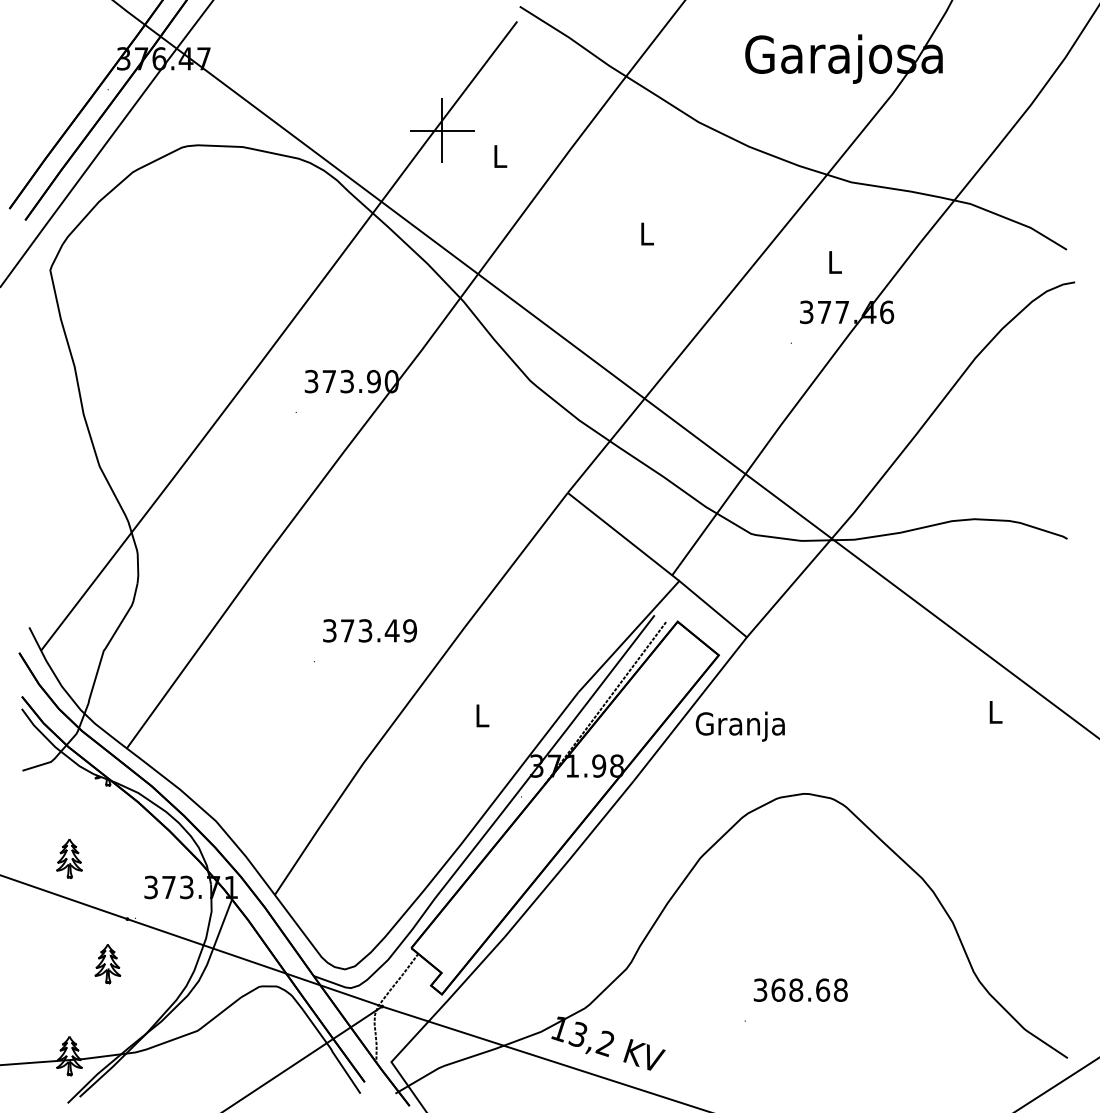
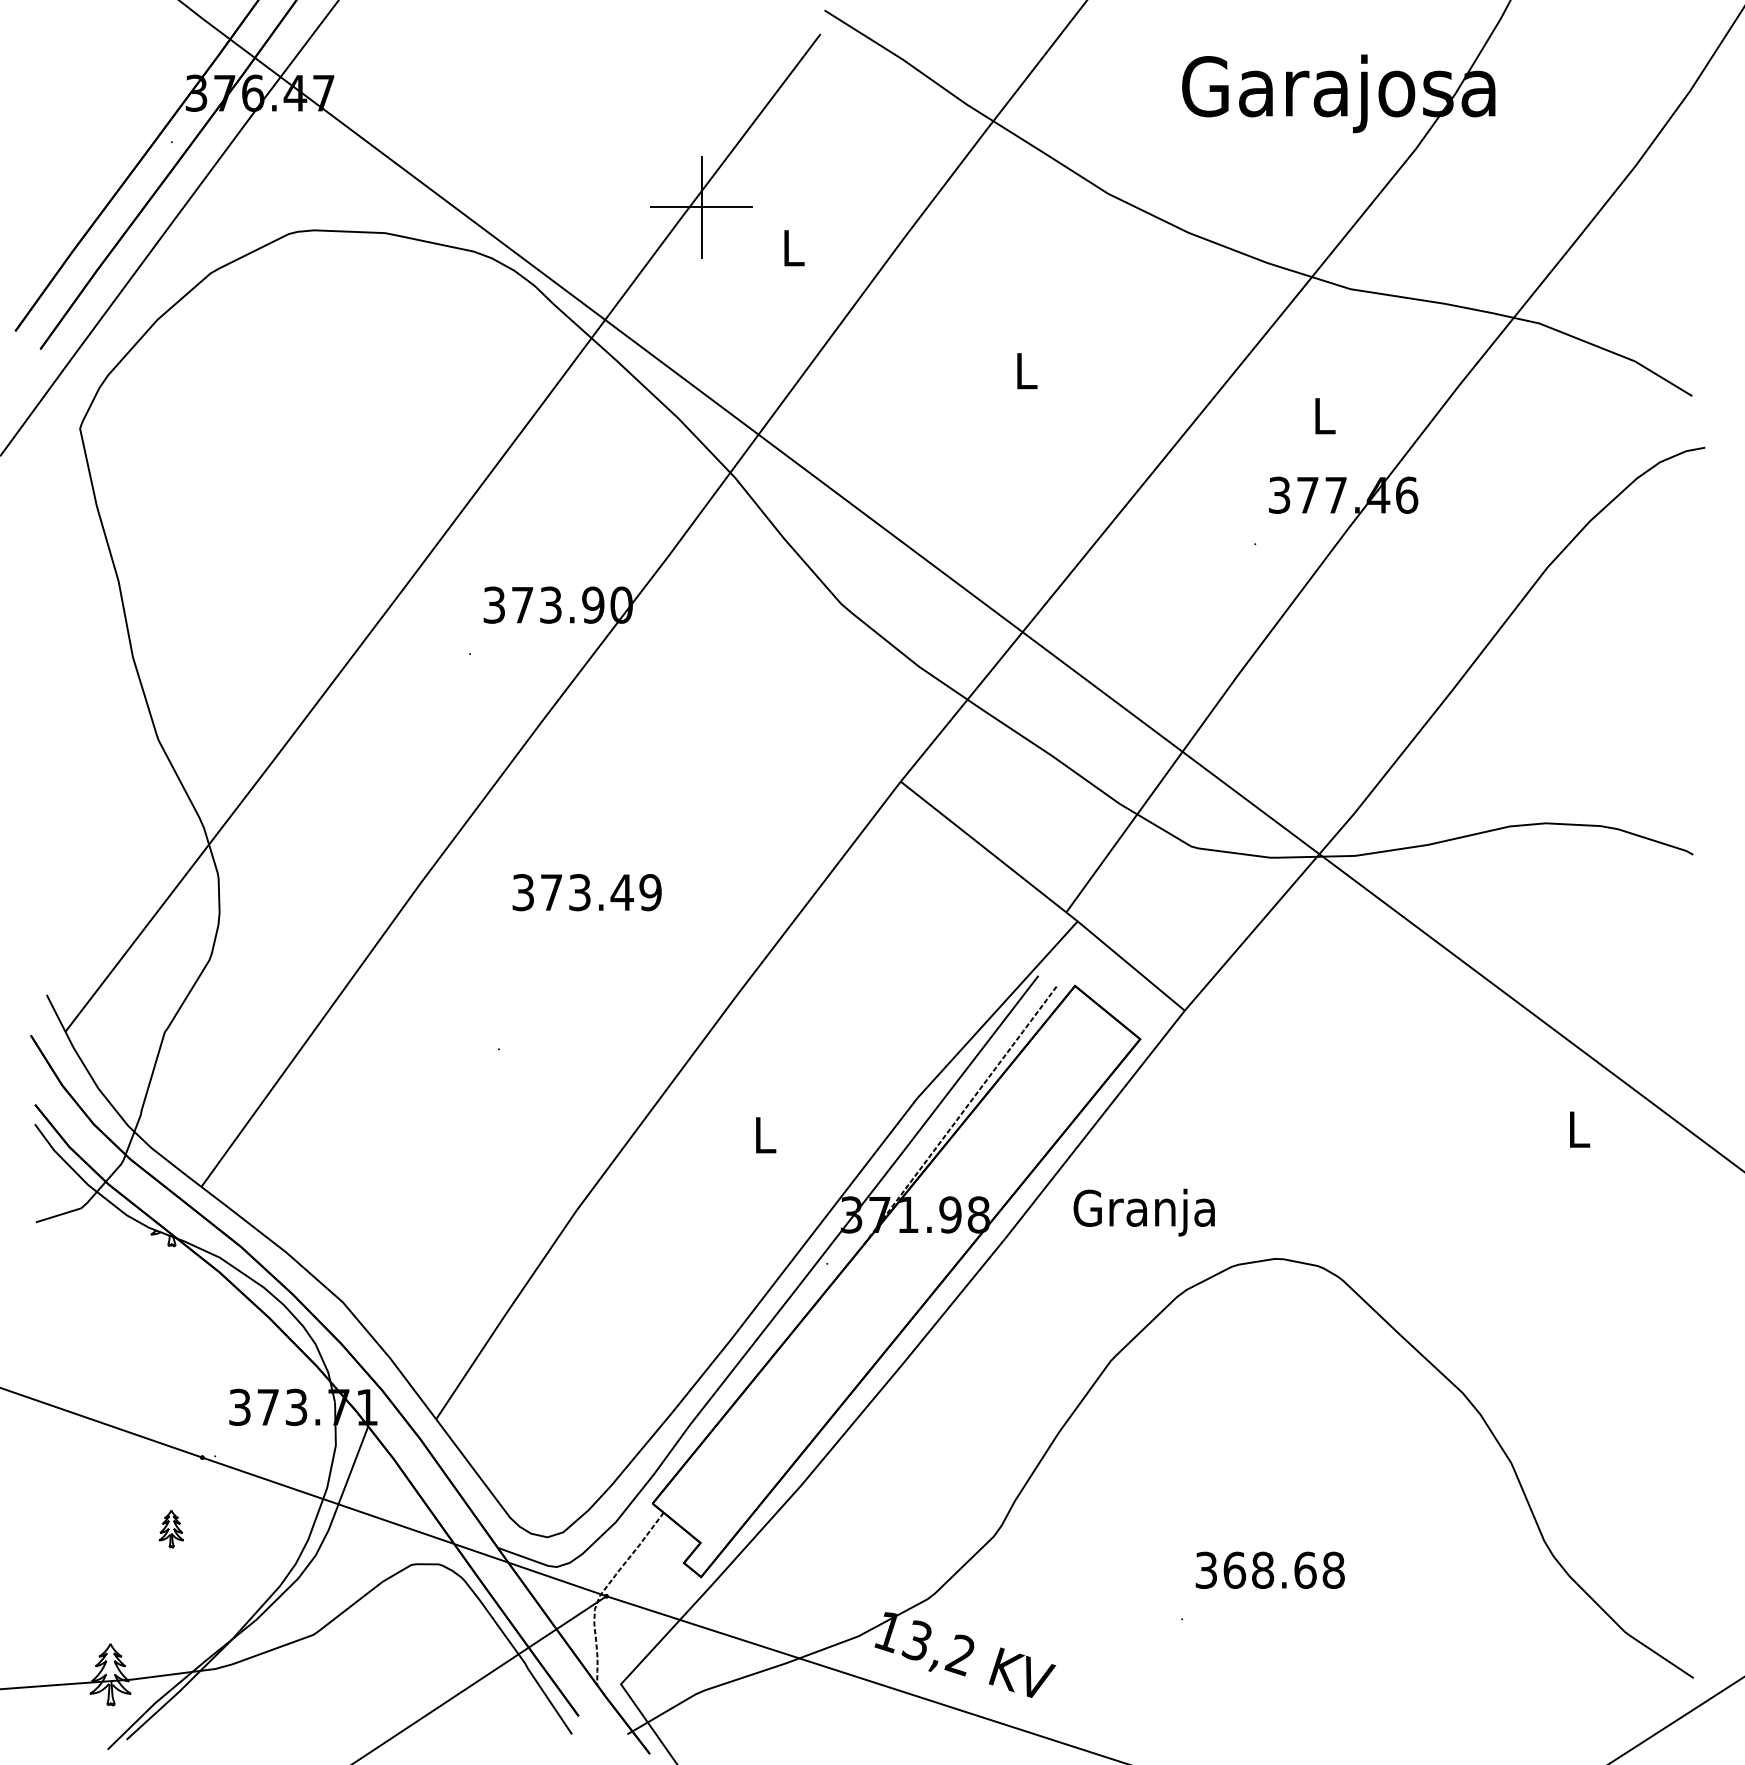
text: (369, 630) -> (586, 892), moved
text: (739, 726) -> (1142, 1212), moved
part: (69, 859) -> (110, 1363), removed
part: (107, 964) -> (170, 1529), size x0.6

